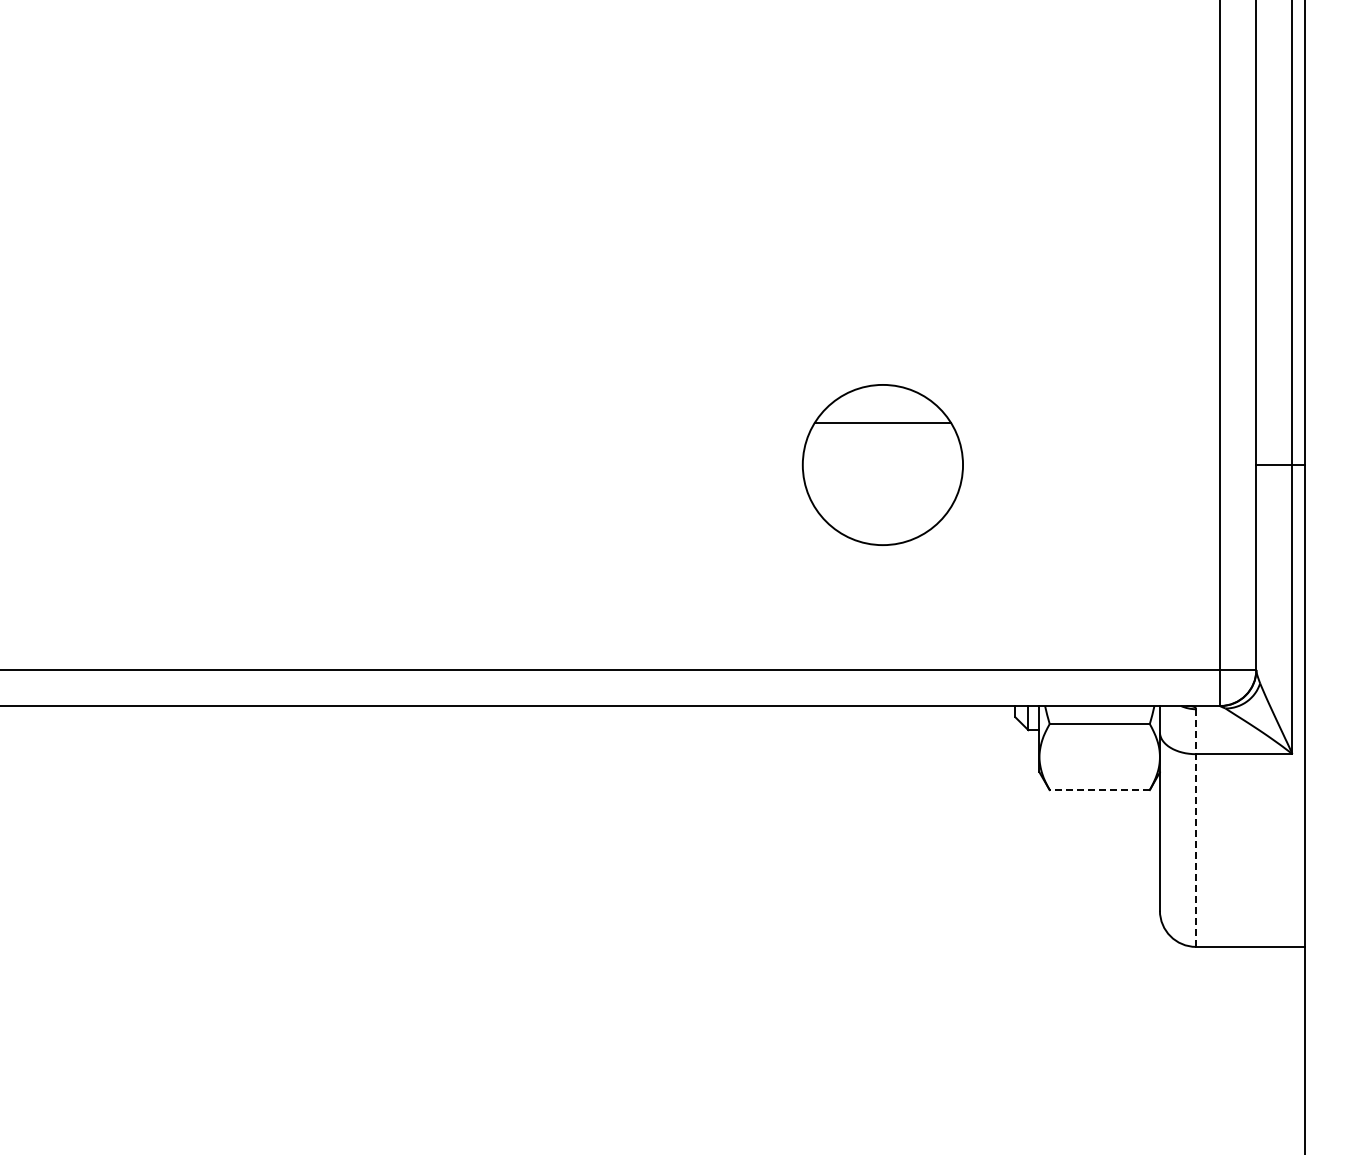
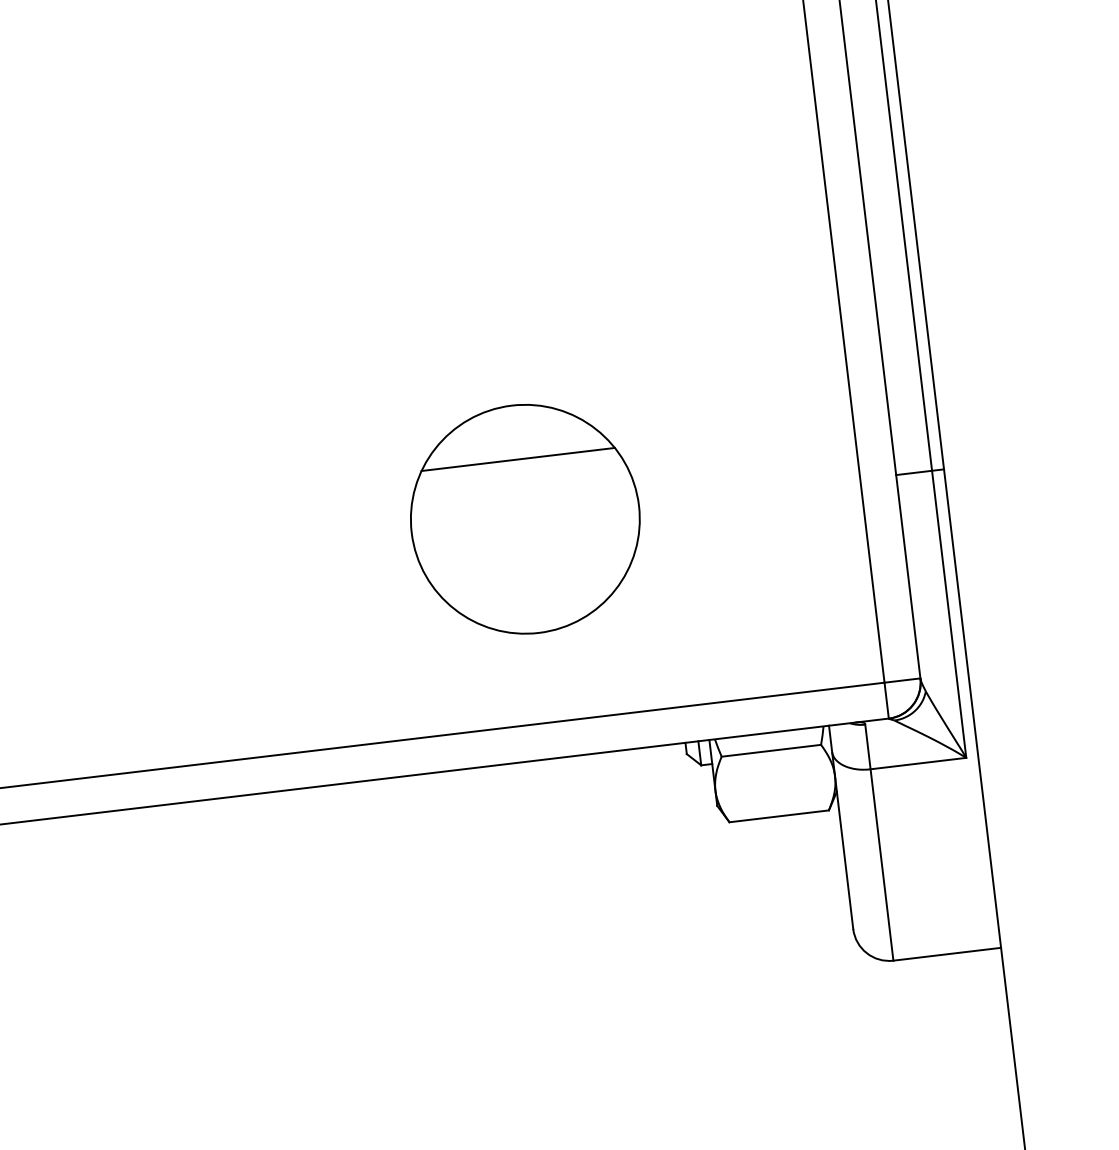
part: (882, 464) -> (524, 518), size x1.43
line: (1099, 790) -> (778, 816), dashed -> solid
line: (1196, 828) -> (879, 843), dashed -> solid

